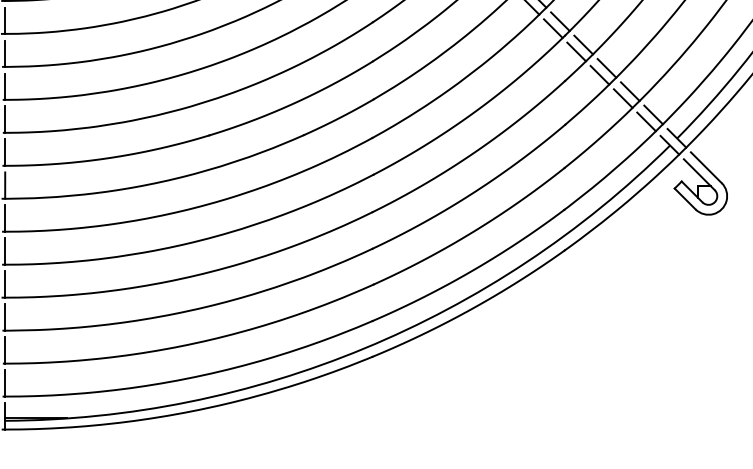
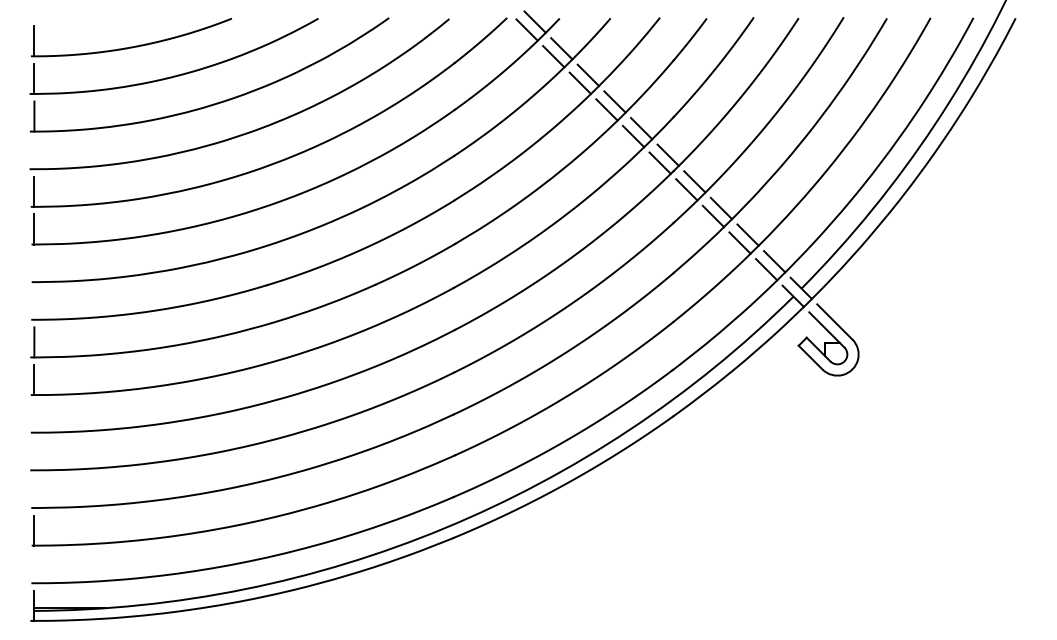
line: (5, 21) -> (34, 154), removed
line: (5, 120) -> (34, 267), removed
line: (5, 152) -> (34, 304), removed
line: (5, 251) -> (34, 417), removed
line: (5, 284) -> (34, 455), removed
line: (5, 317) -> (34, 492), removed
line: (5, 383) -> (34, 568), removed

